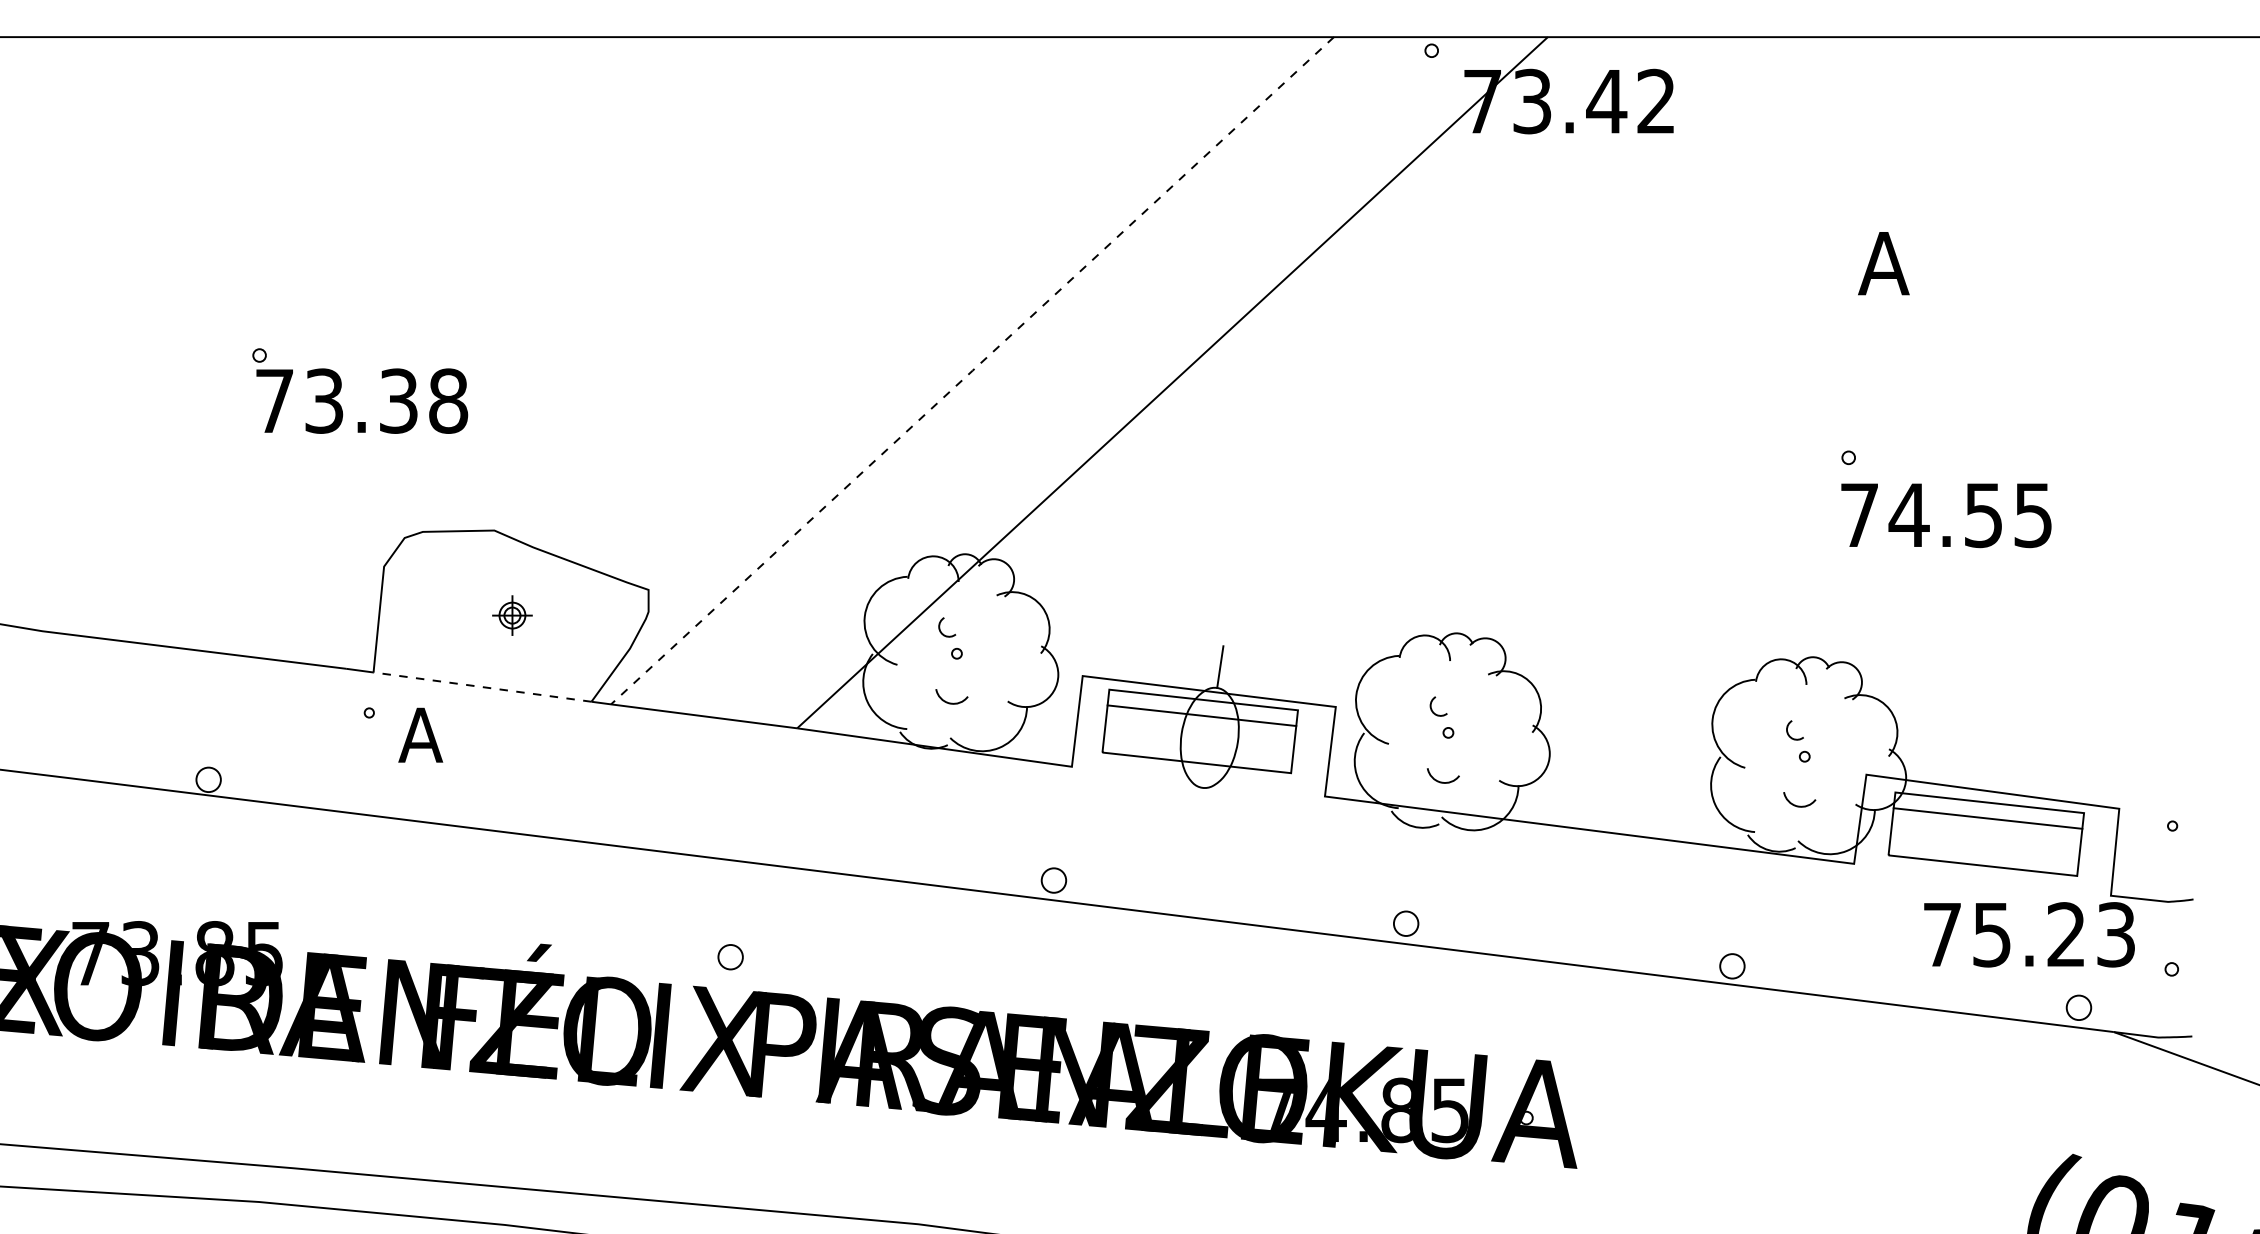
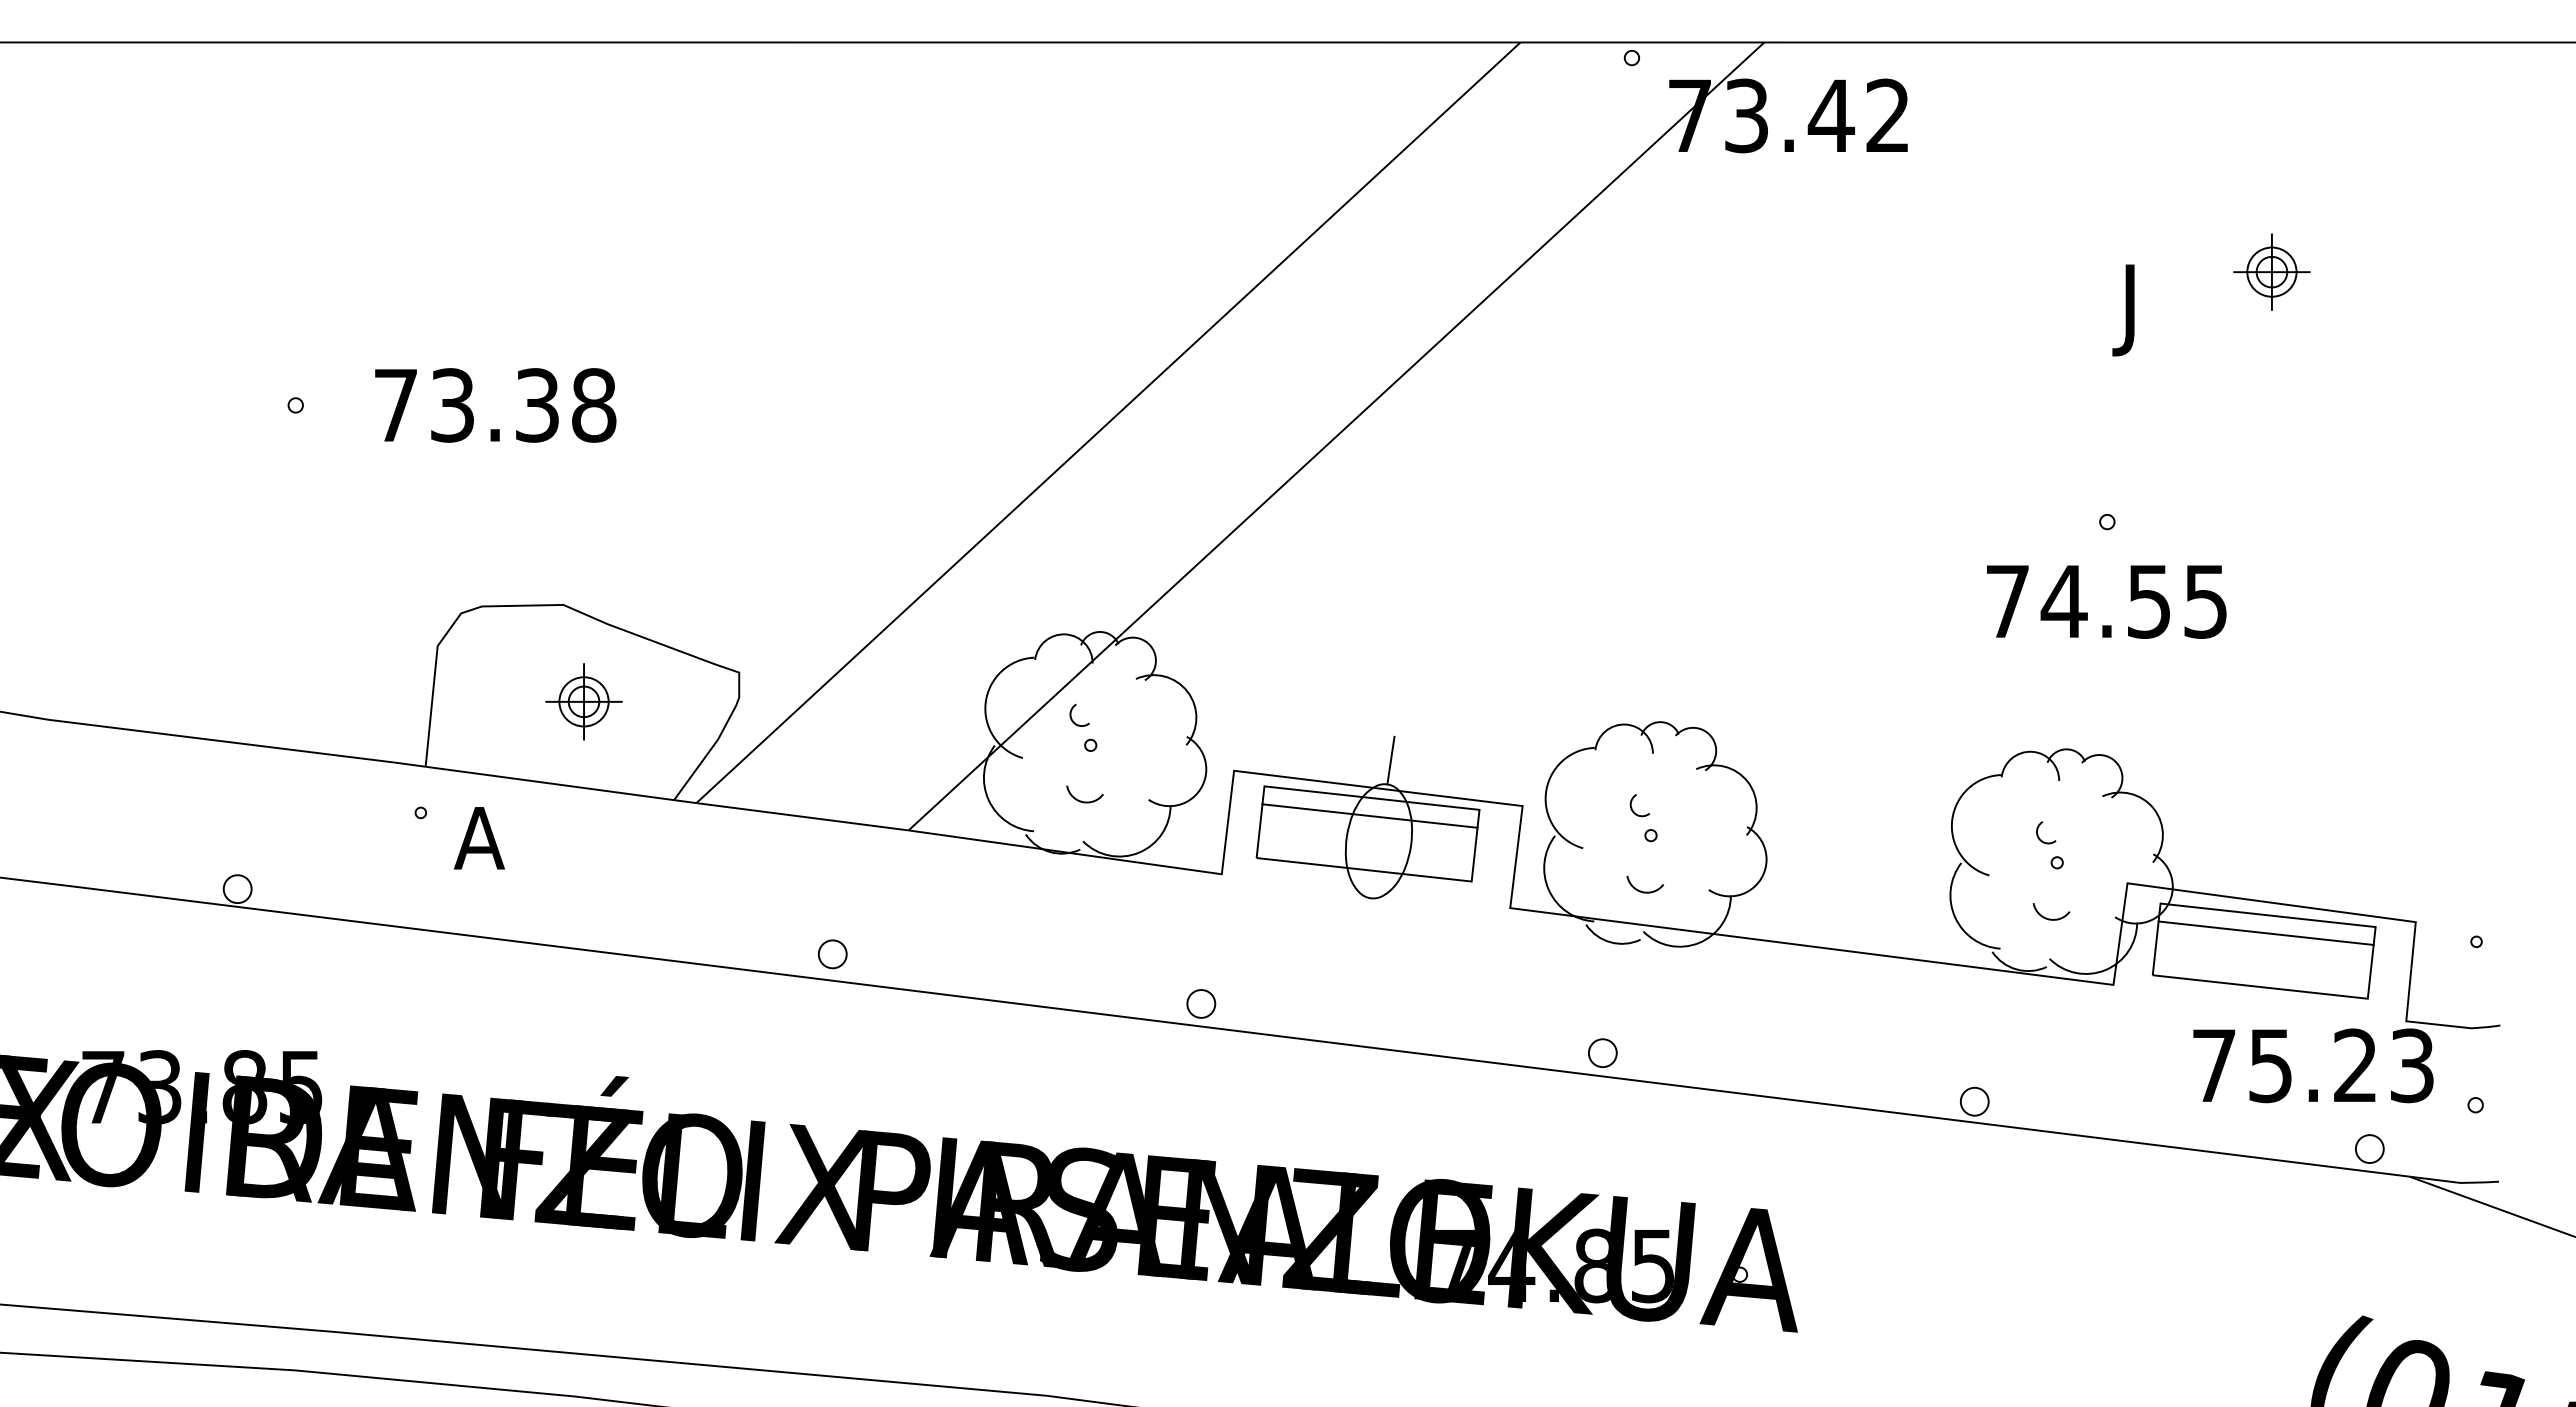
part: (1992, 238) -> (2271, 271), added
text: (1881, 272) -> (2144, 310), A -> J
line: (972, 370) -> (1108, 422), dashed -> solid
text: (362, 401) -> (495, 405), moved
text: (1946, 515) -> (2106, 601), moved
part: (512, 615) -> (583, 701), size x1.67
line: (482, 687) -> (549, 783), dashed -> solid
part: (730, 957) -> (832, 954), moved

